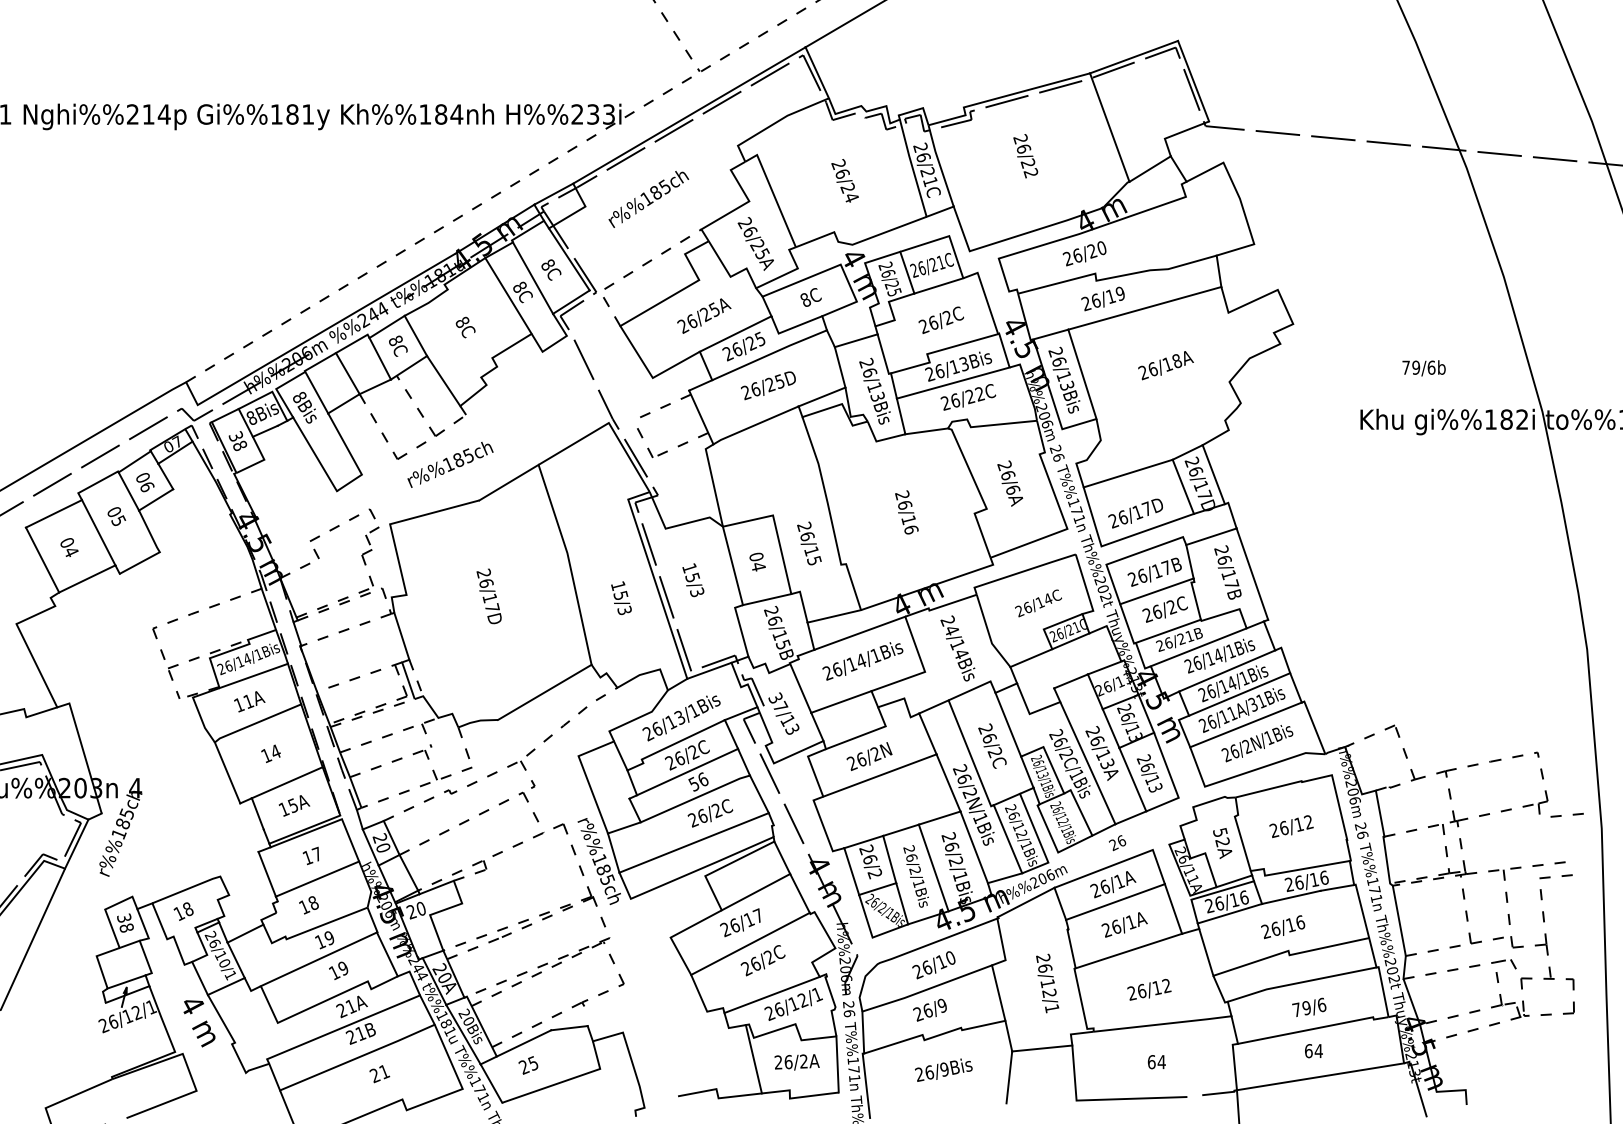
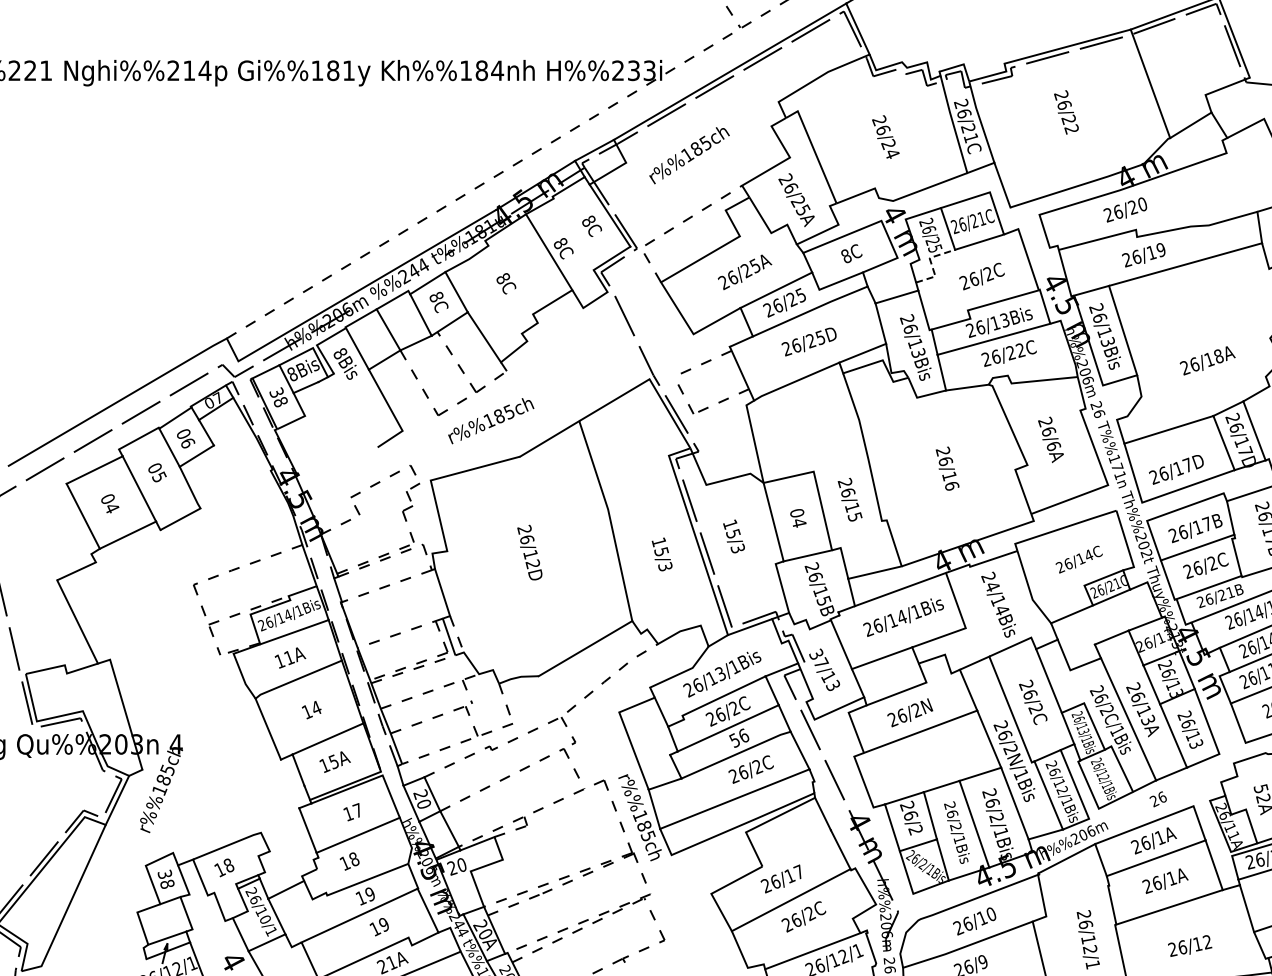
line: (532, 277) -> (573, 233), removed
line: (890, 308) -> (931, 264), solid -> dashed
text: (1165, 365) -> (1207, 360), moved
line: (314, 454) -> (355, 410), removed
text: (491, 607) -> (532, 563), 26/17D -> 26/12D
line: (755, 892) -> (796, 848), removed

